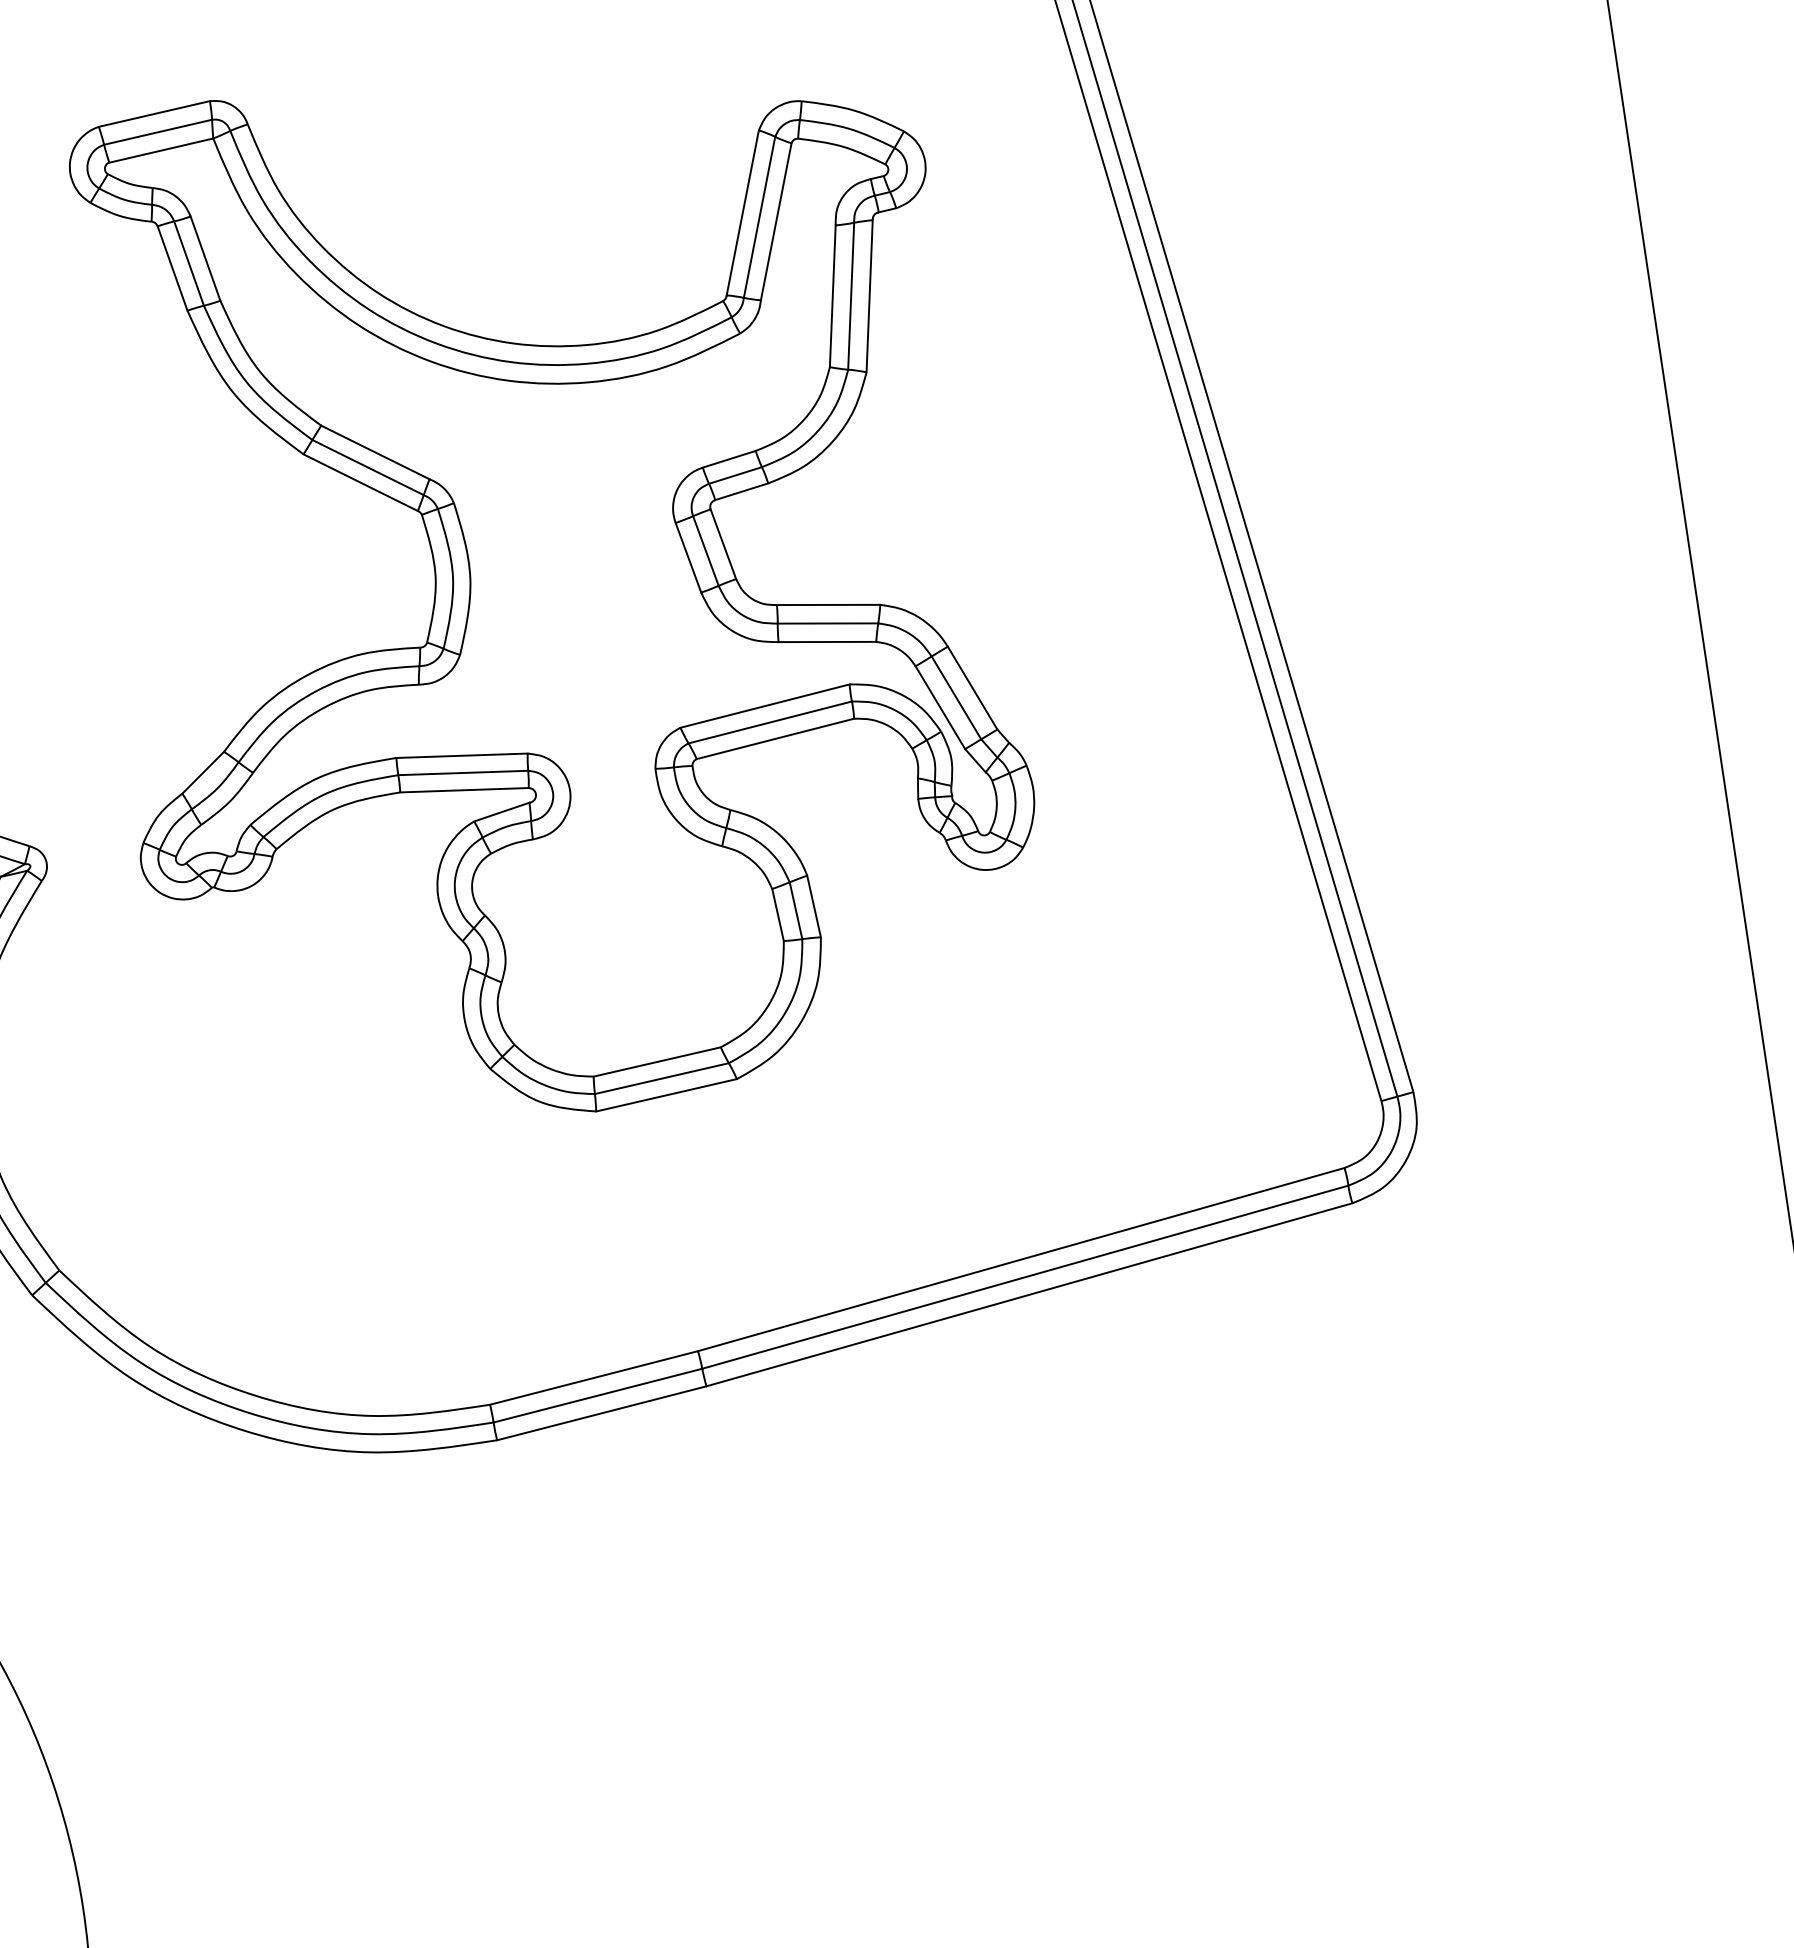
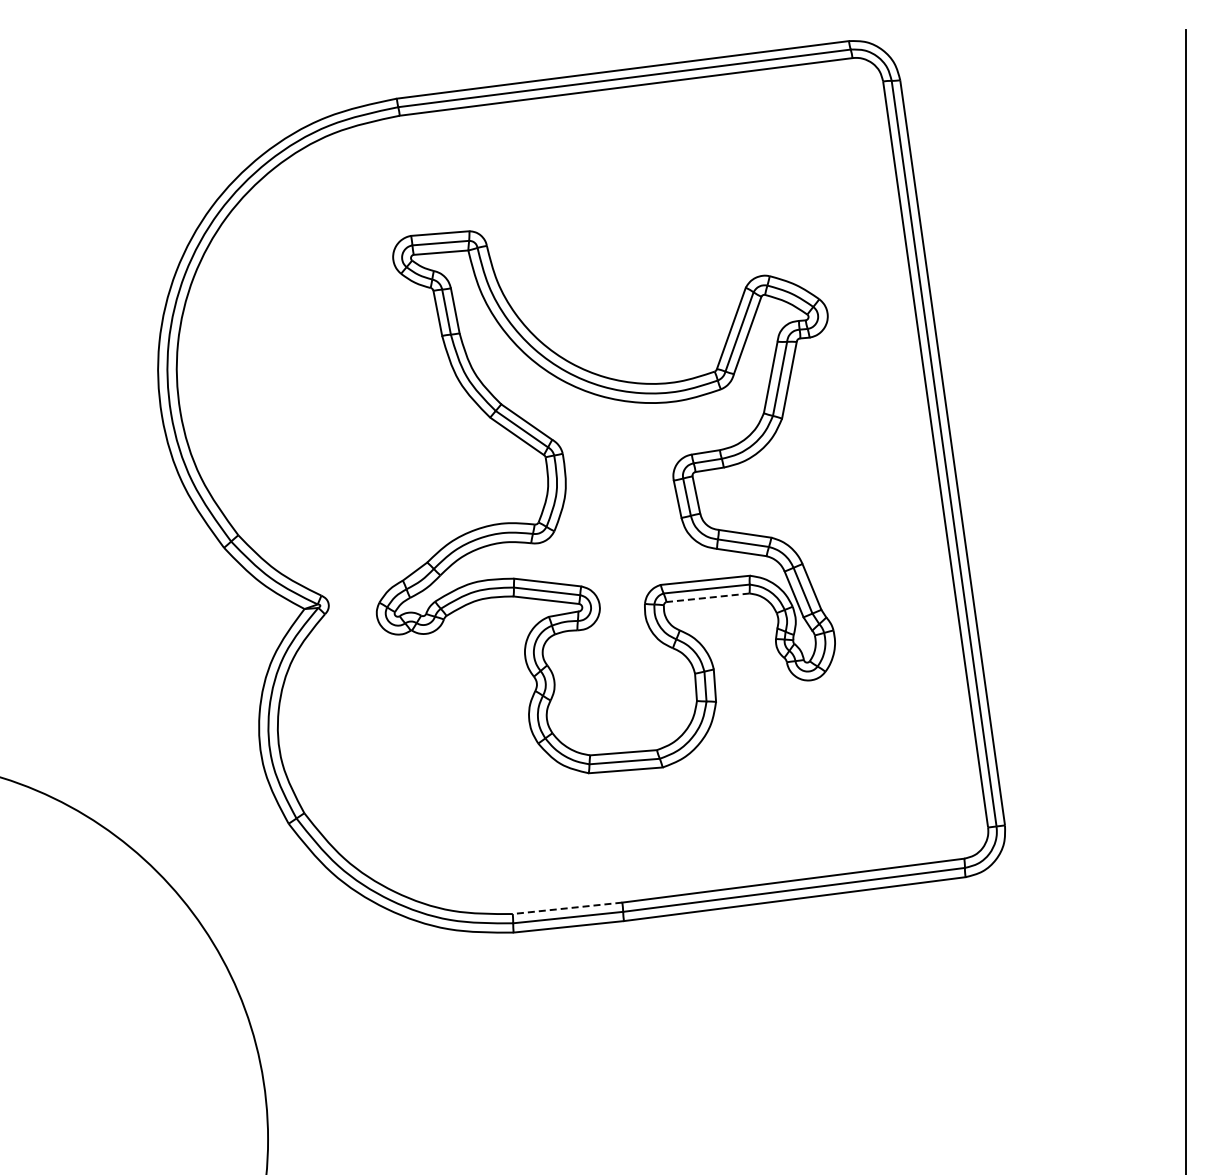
line: (776, 738) -> (708, 597), solid -> dashed
line: (594, 1378) -> (567, 908), solid -> dashed

